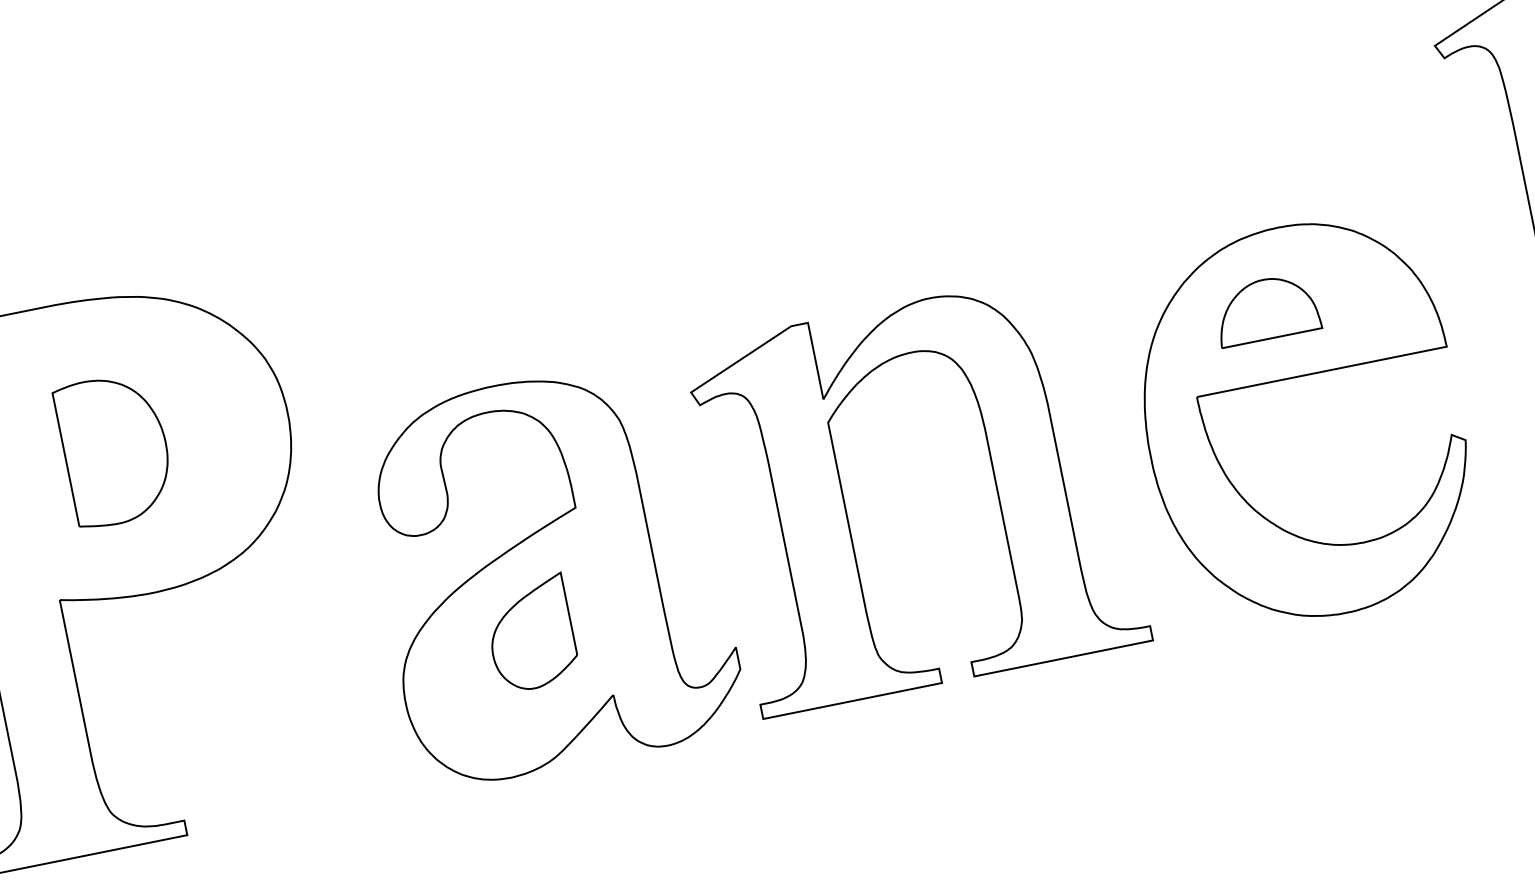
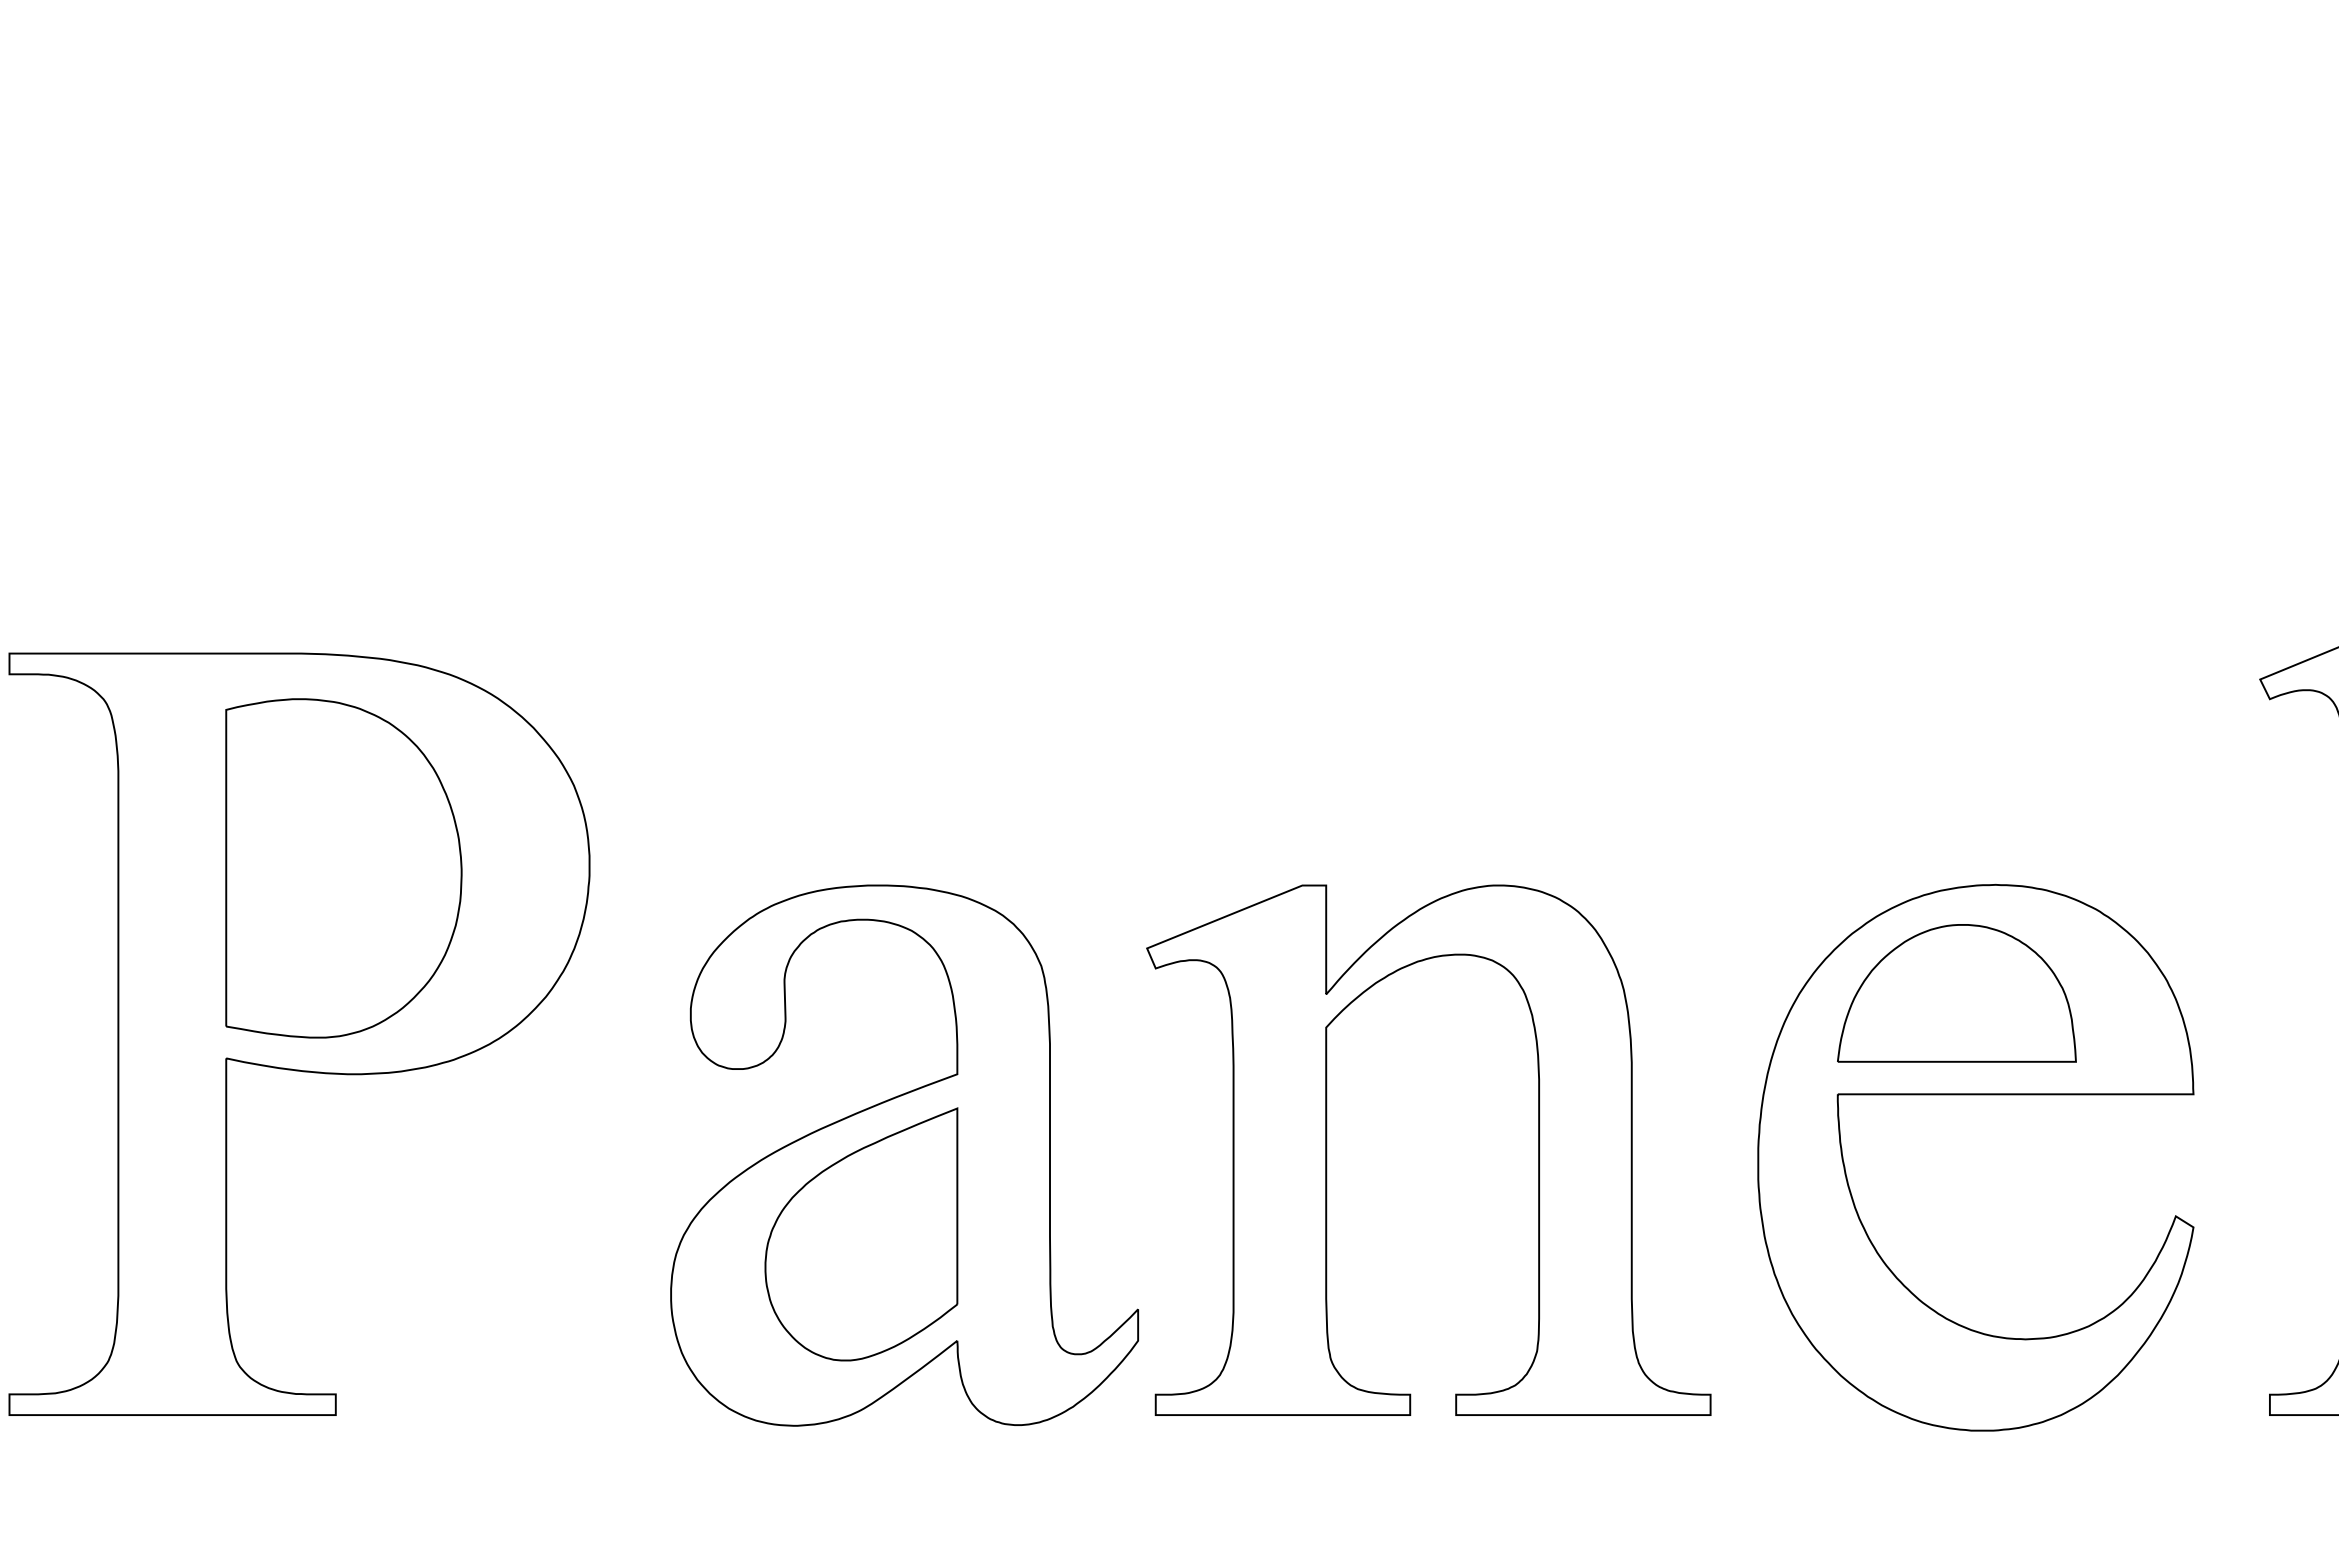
part: (1266, 309) -> (1956, 993), size x1.67
part: (115, 450) -> (343, 868), size x1.67
part: (530, 633) -> (861, 1234), size x1.67

